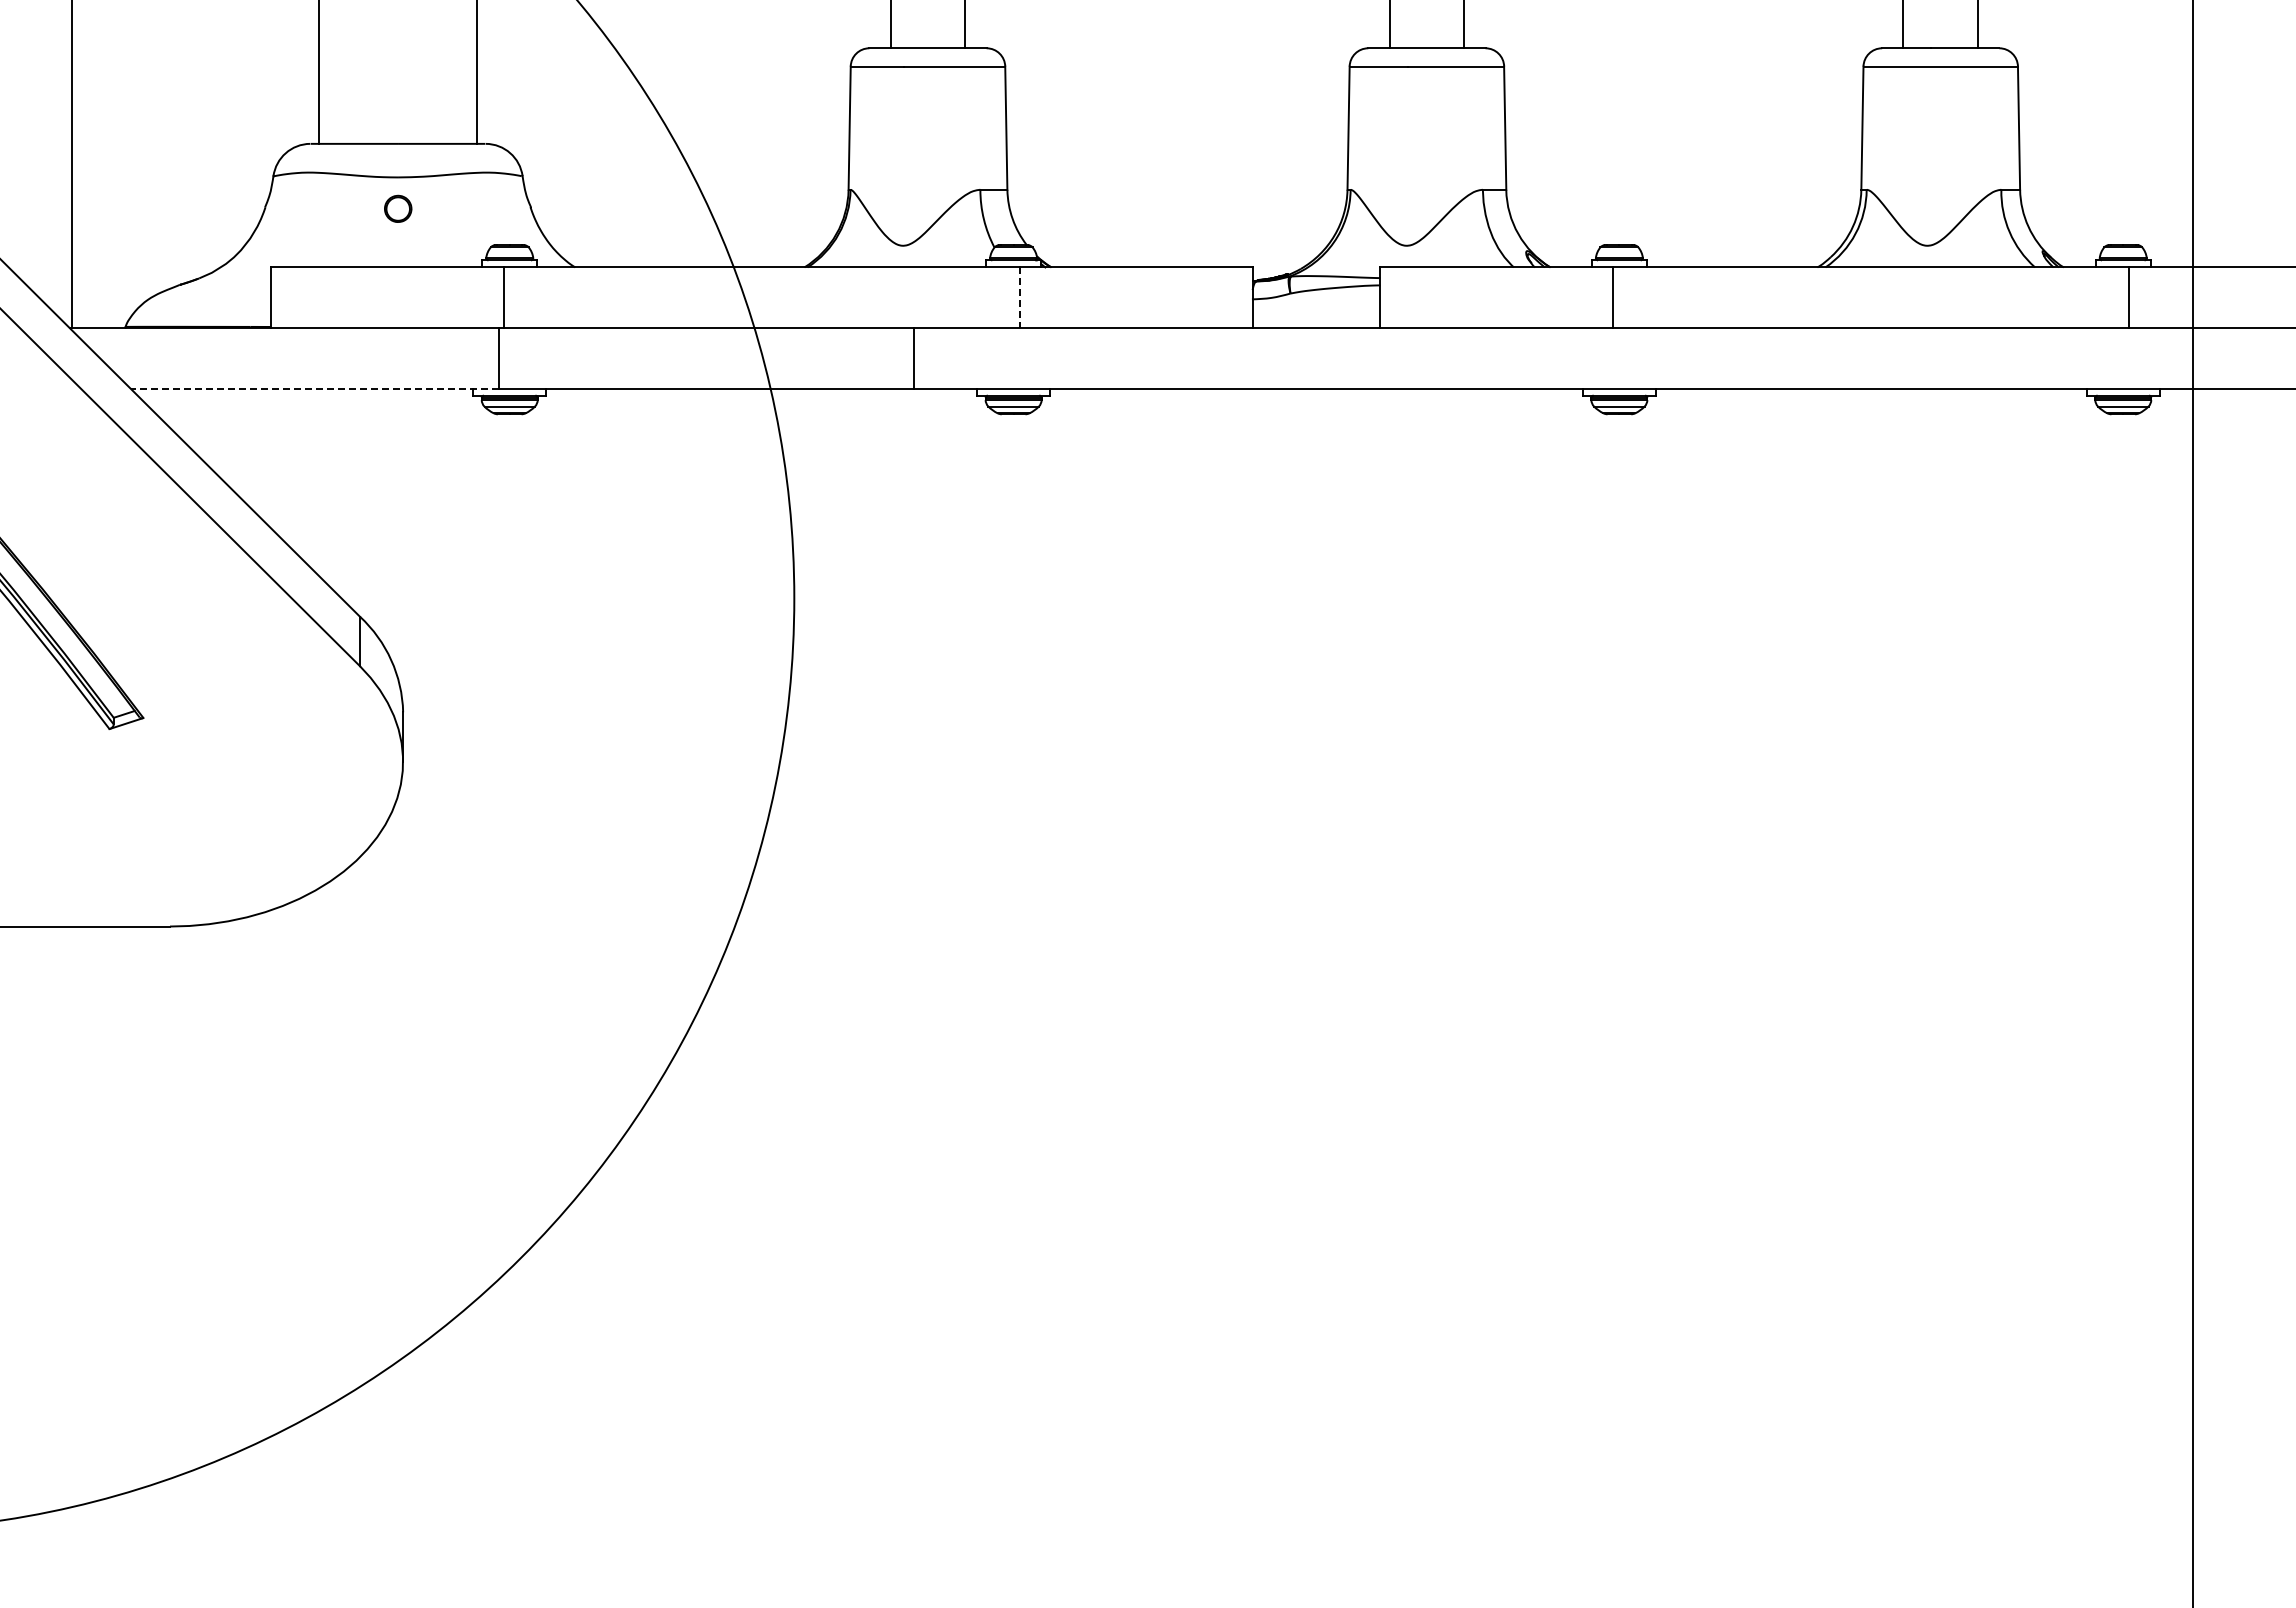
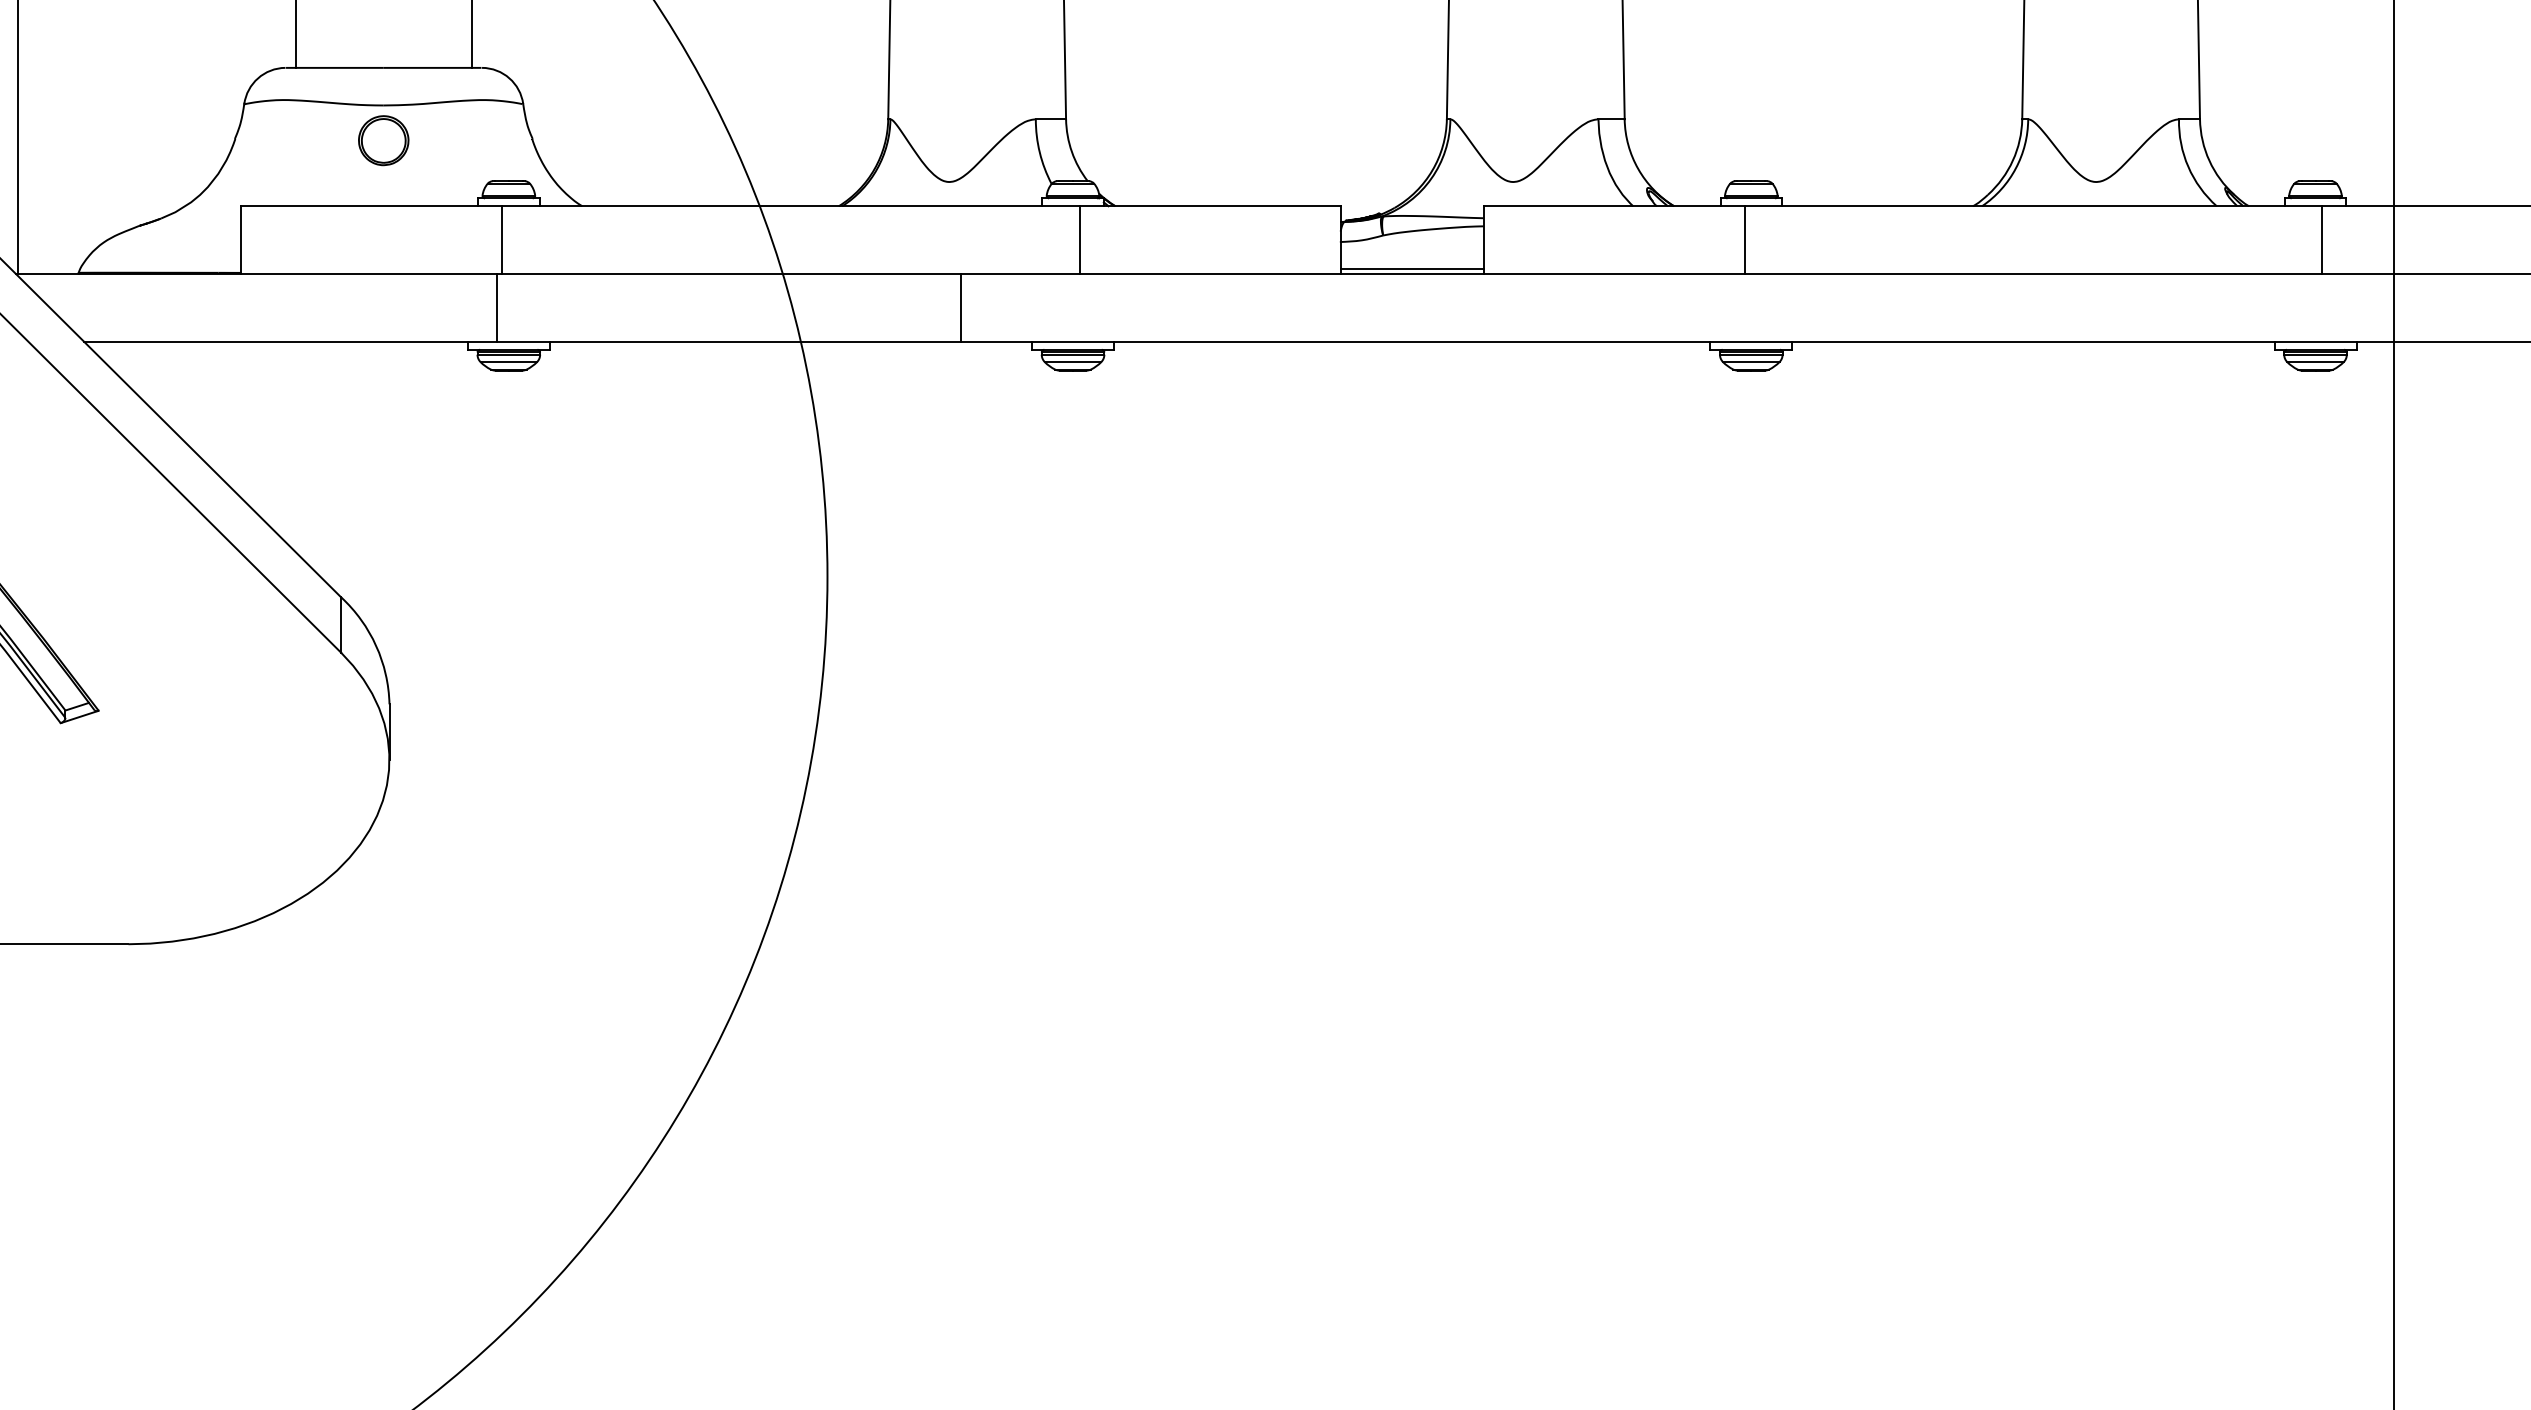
part: (398, 208) -> (384, 140), size x1.67
line: (1019, 298) -> (1079, 241), dashed -> solid
line: (1316, 323) -> (1412, 269), added
line: (314, 388) -> (290, 341), dashed -> solid

